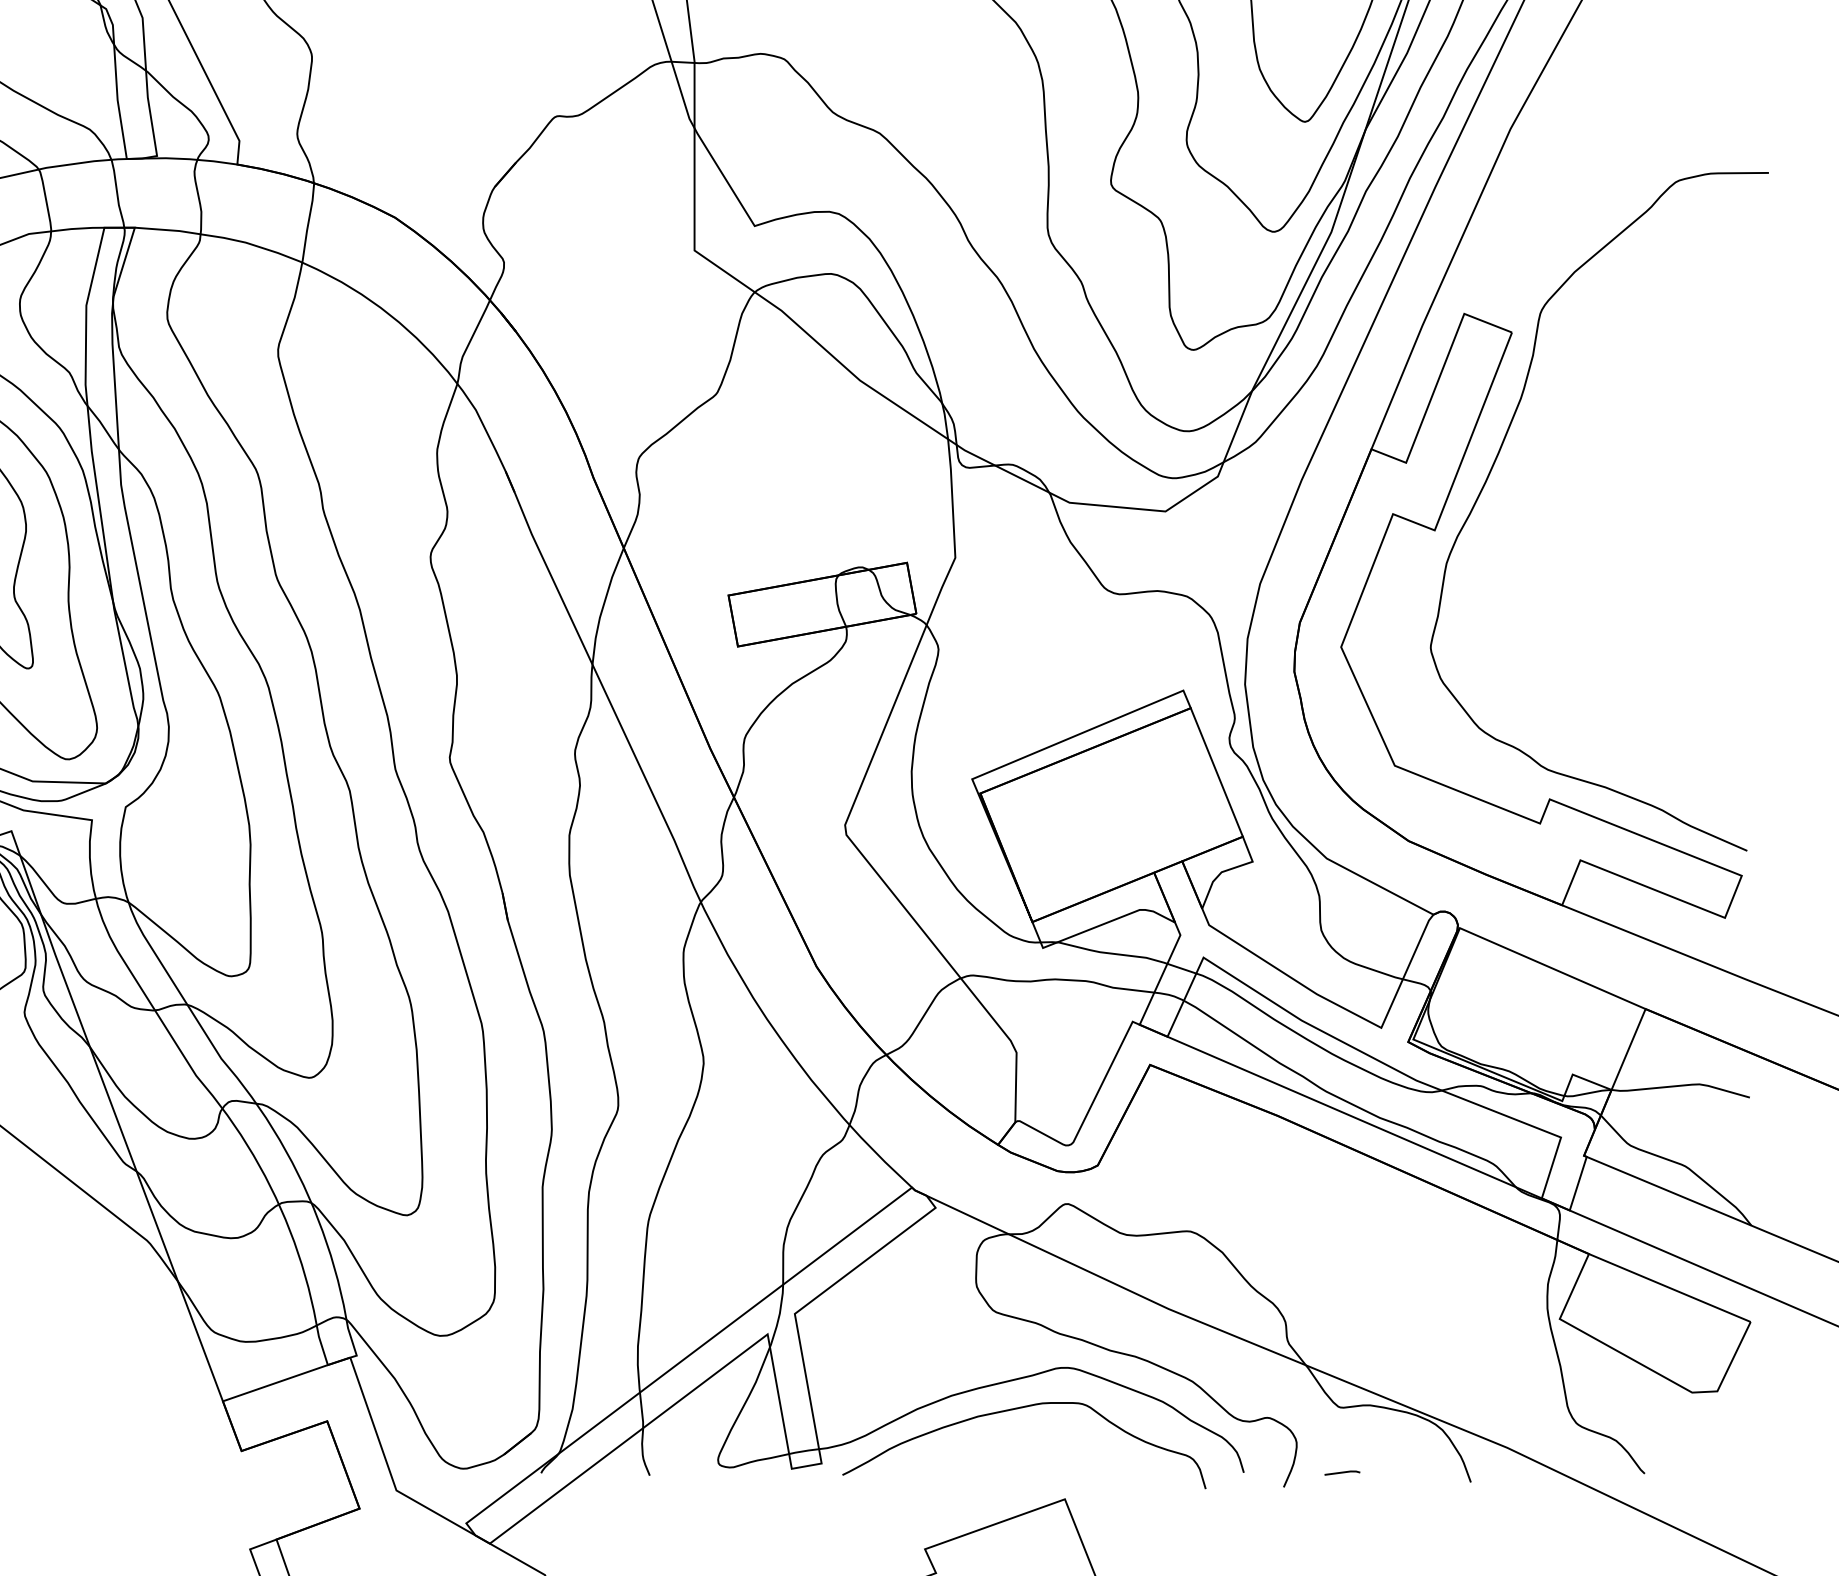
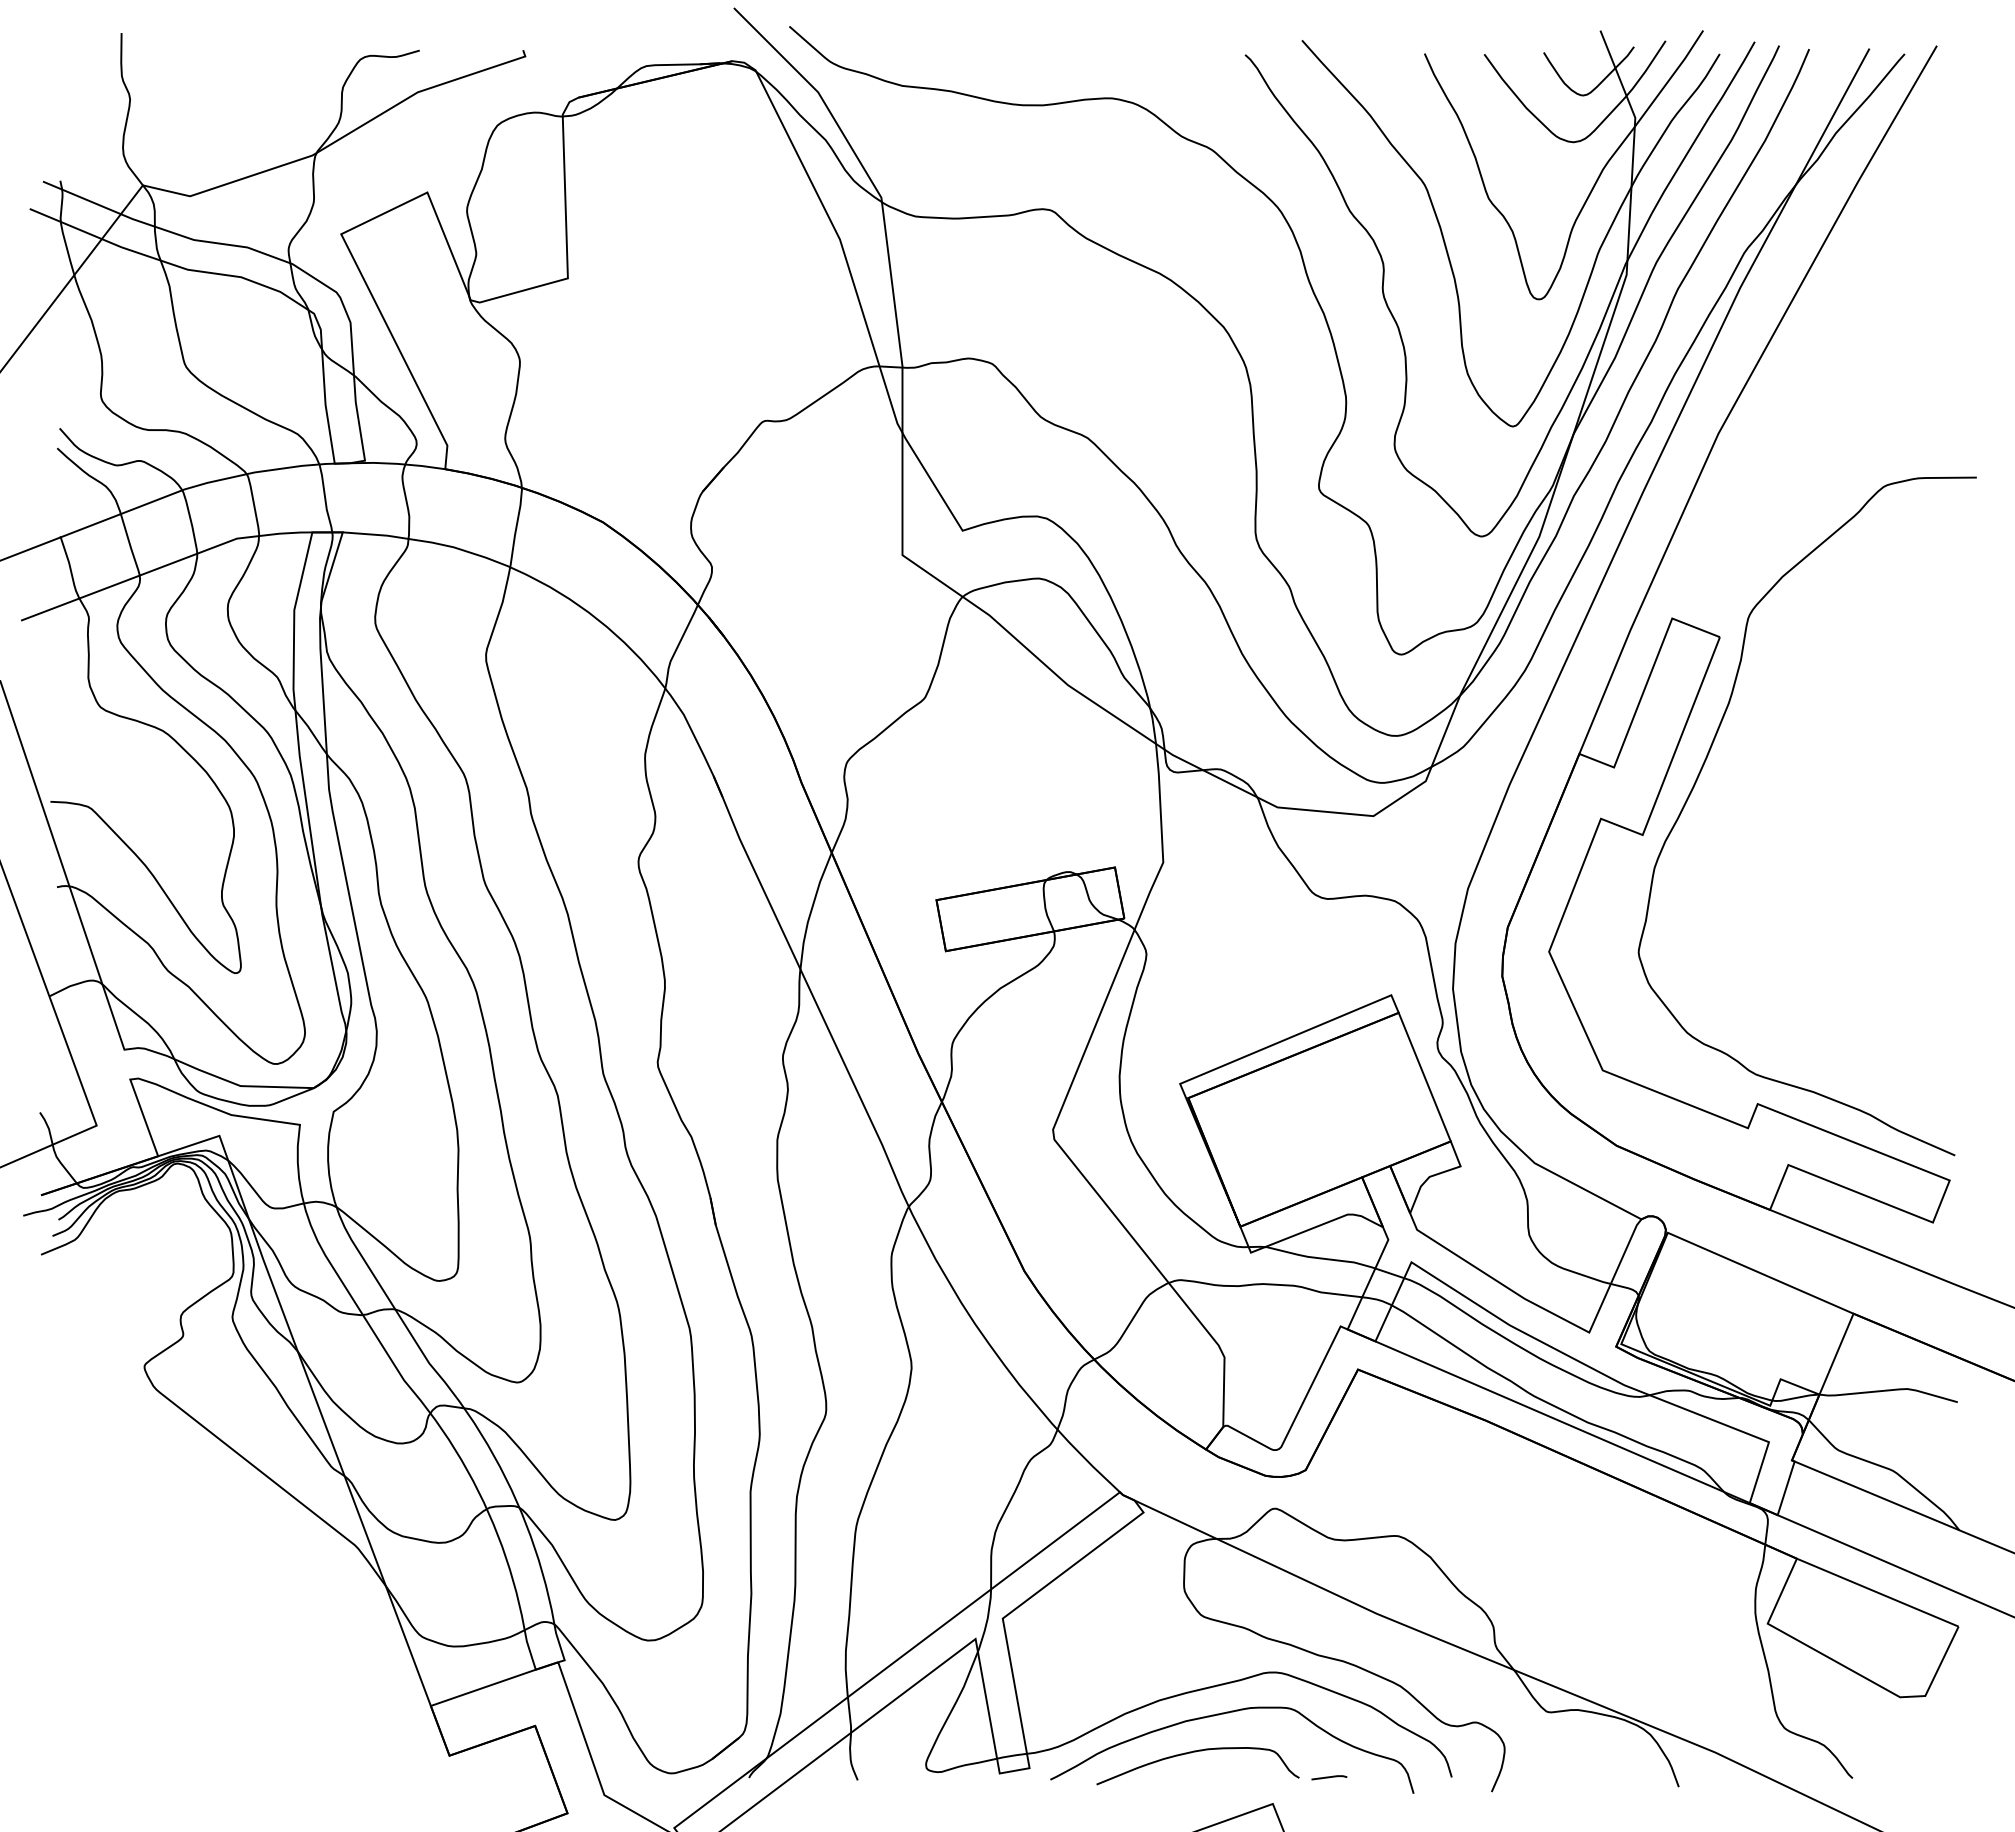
curve: (988, 1447) -> (1196, 1752), added
line: (1342, 1472) -> (1329, 1777), moved

